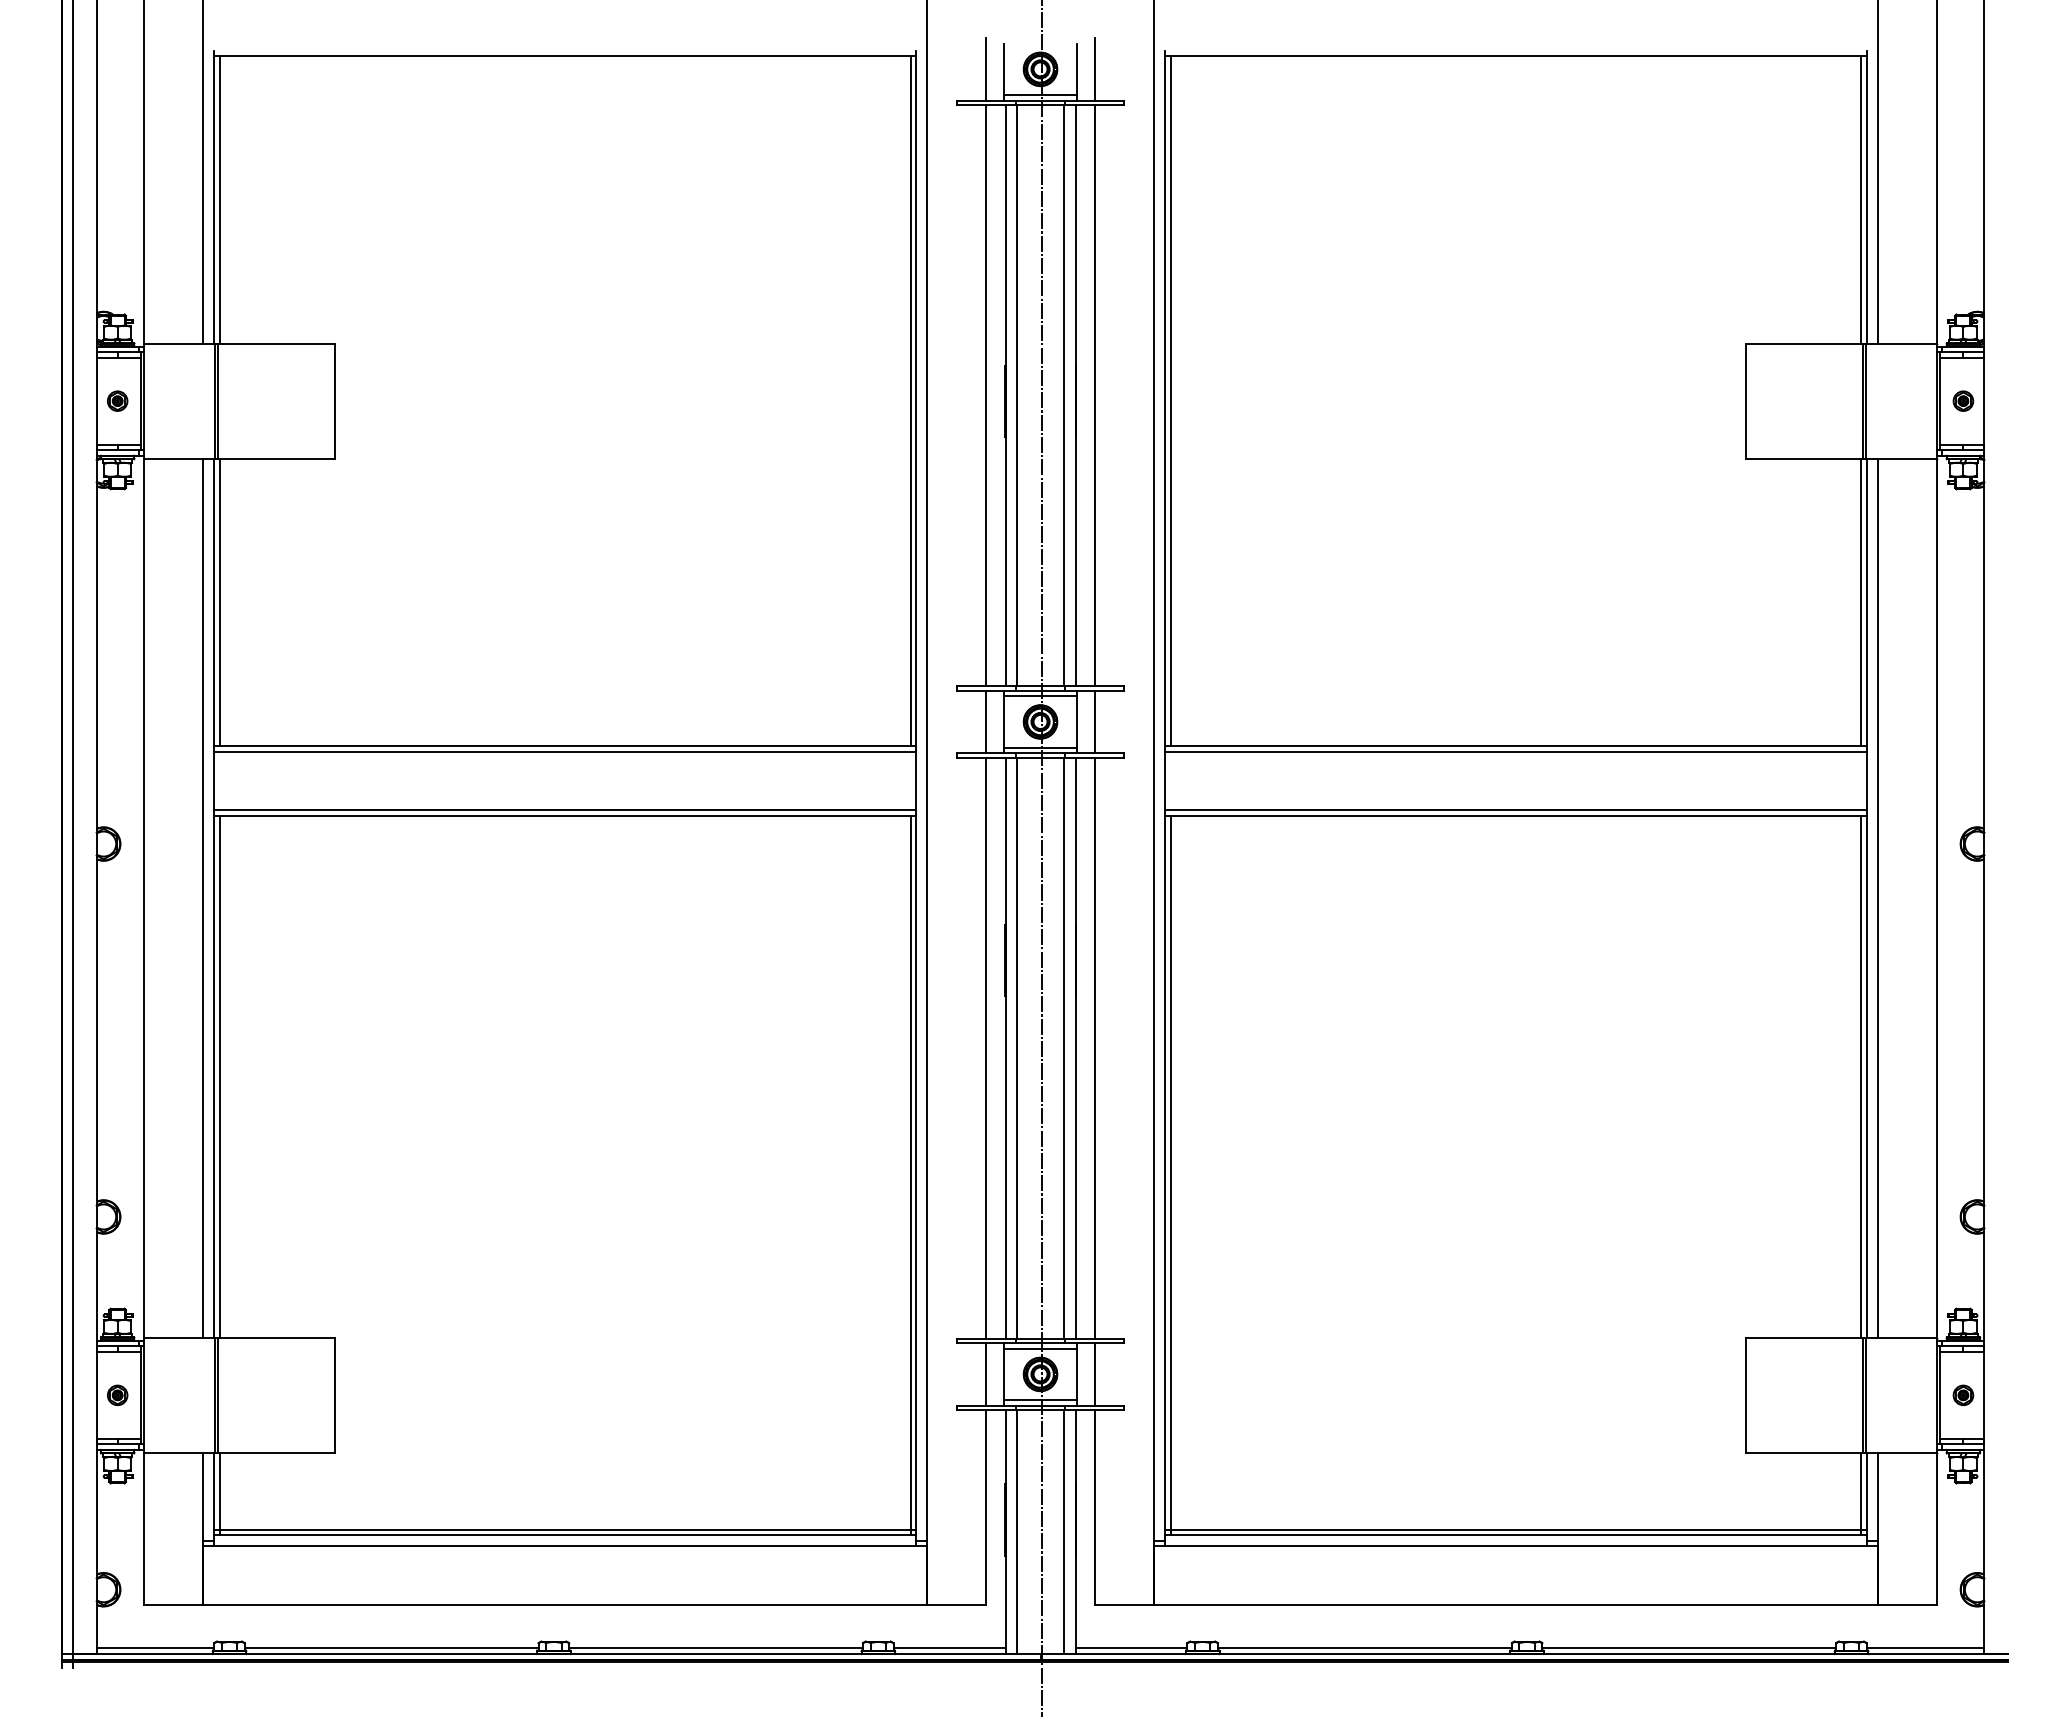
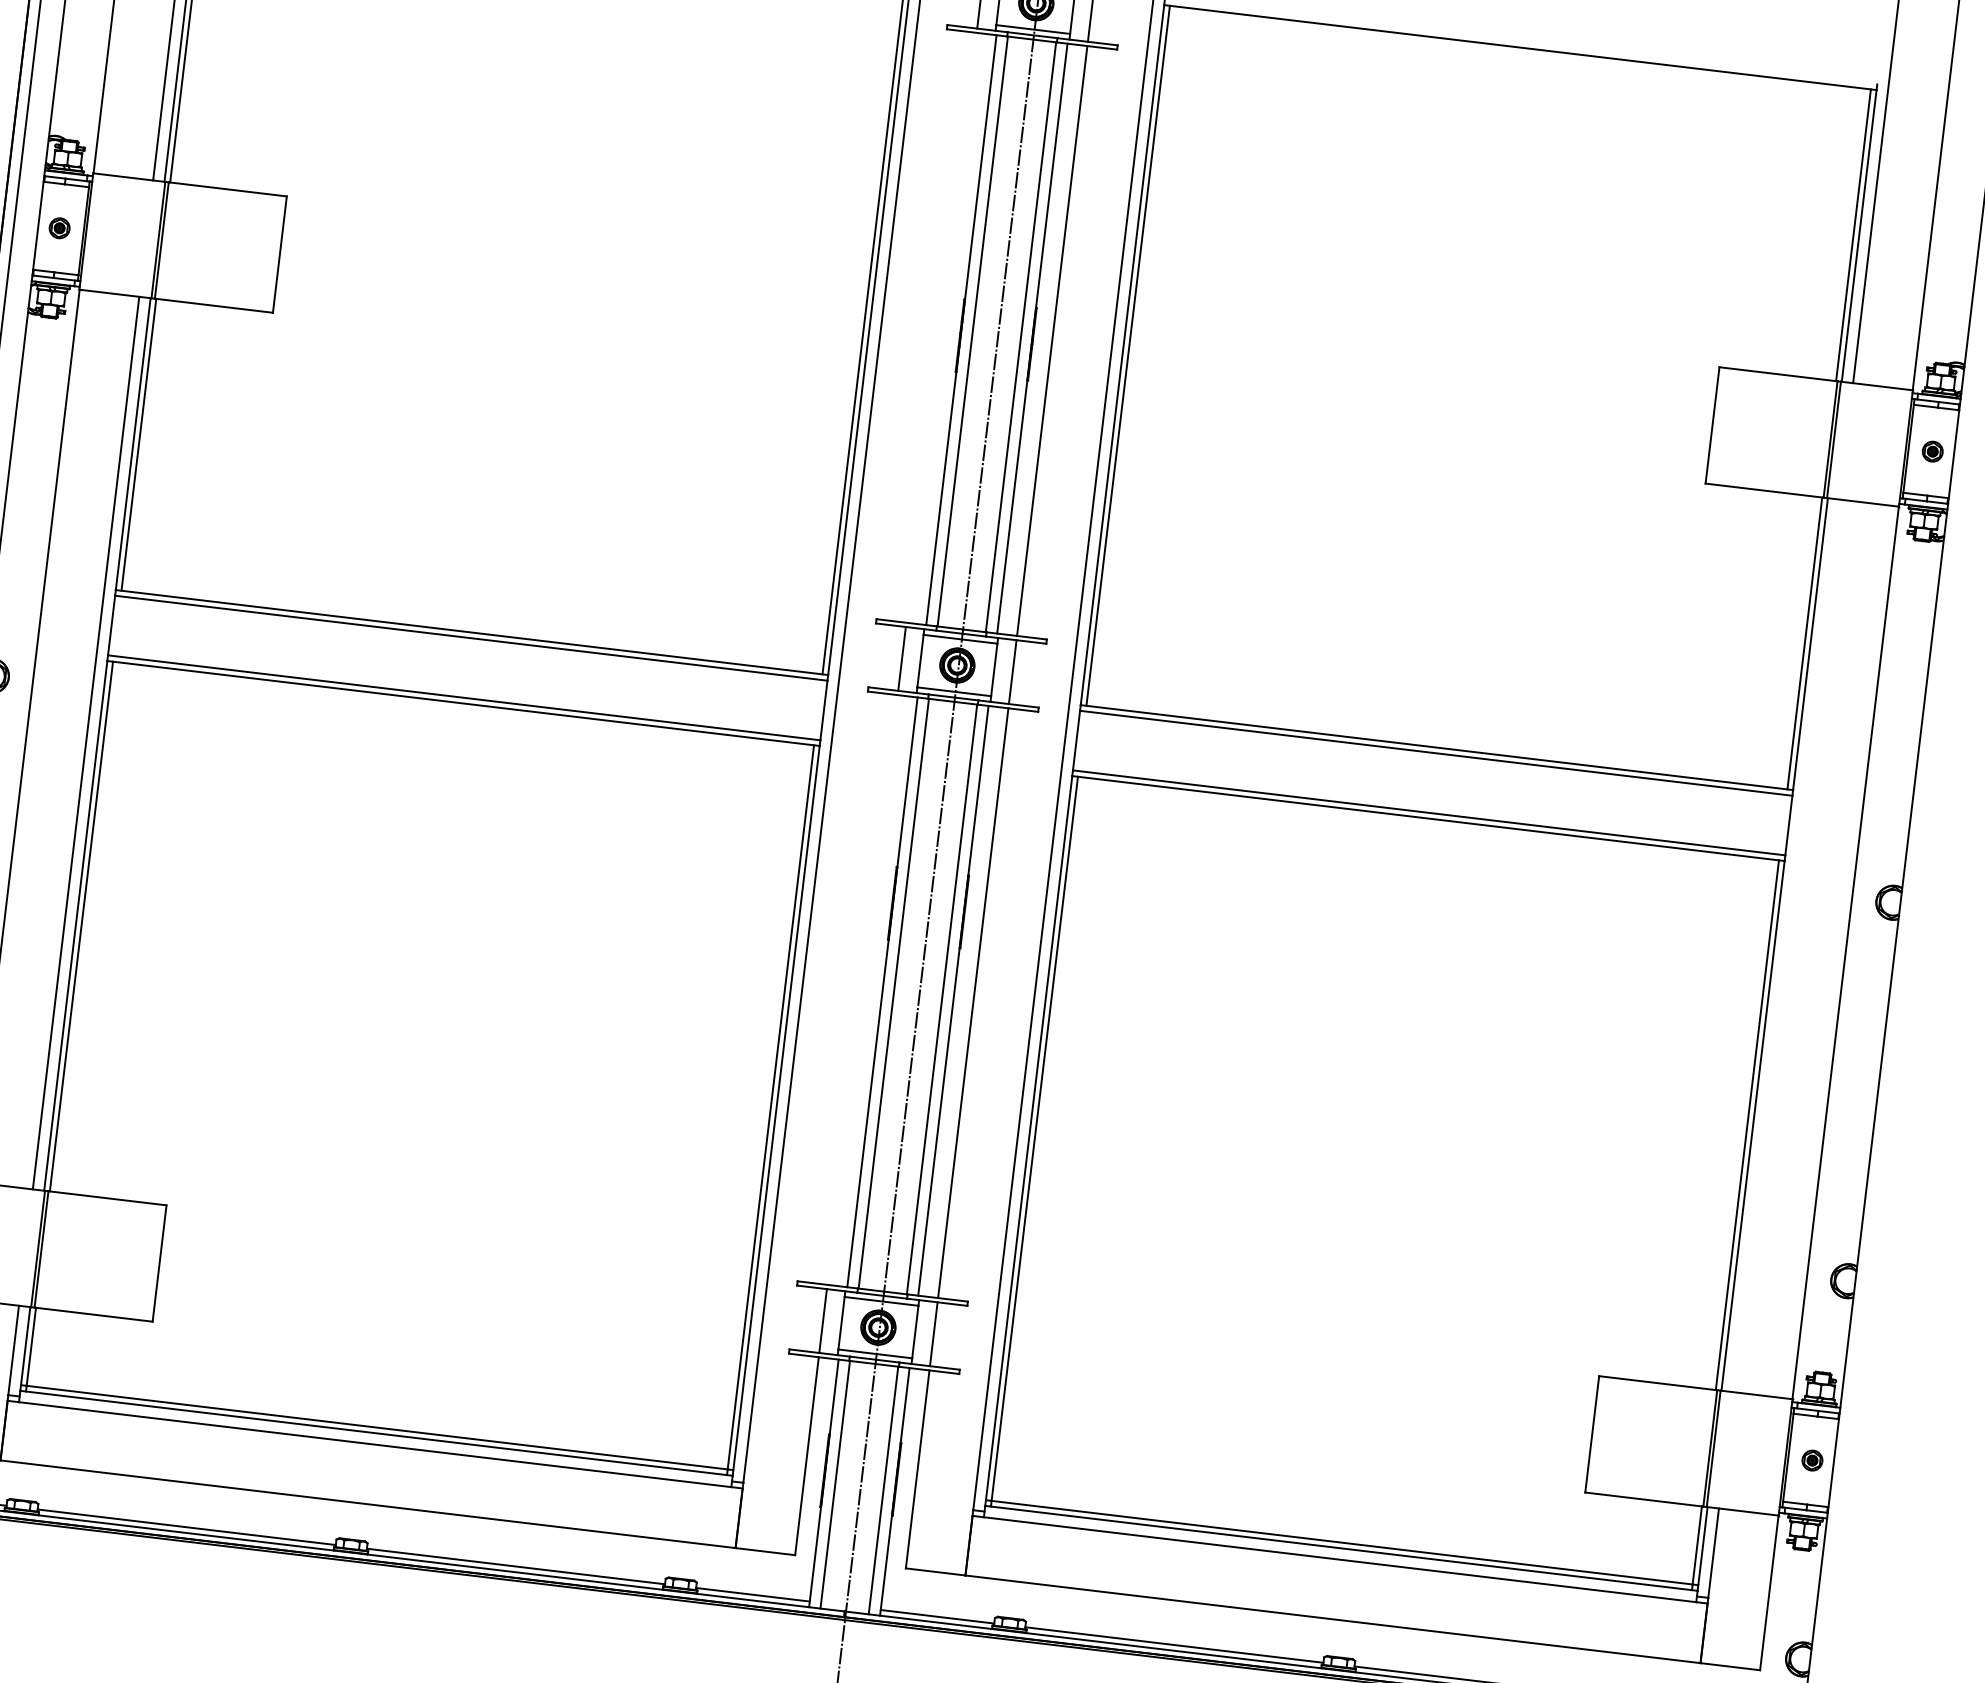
line: (986, 395) -> (942, 327), removed
line: (1878, 898) -> (1786, 946), removed
line: (986, 1047) -> (863, 989), removed

